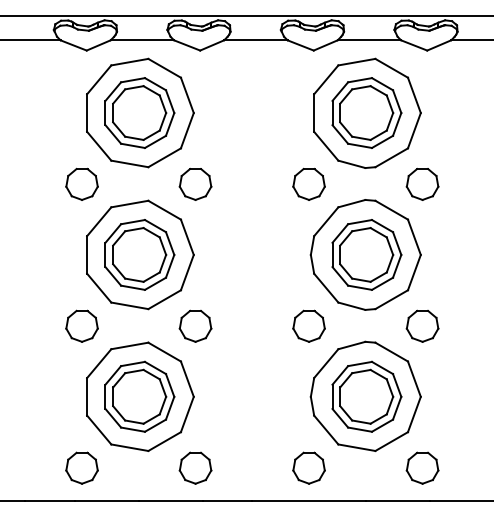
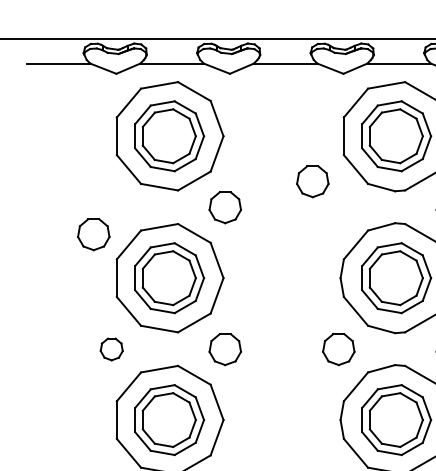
part: (81, 183) -> (93, 233), moved
part: (308, 183) -> (312, 180), moved
part: (81, 325) -> (111, 348), size x0.7

